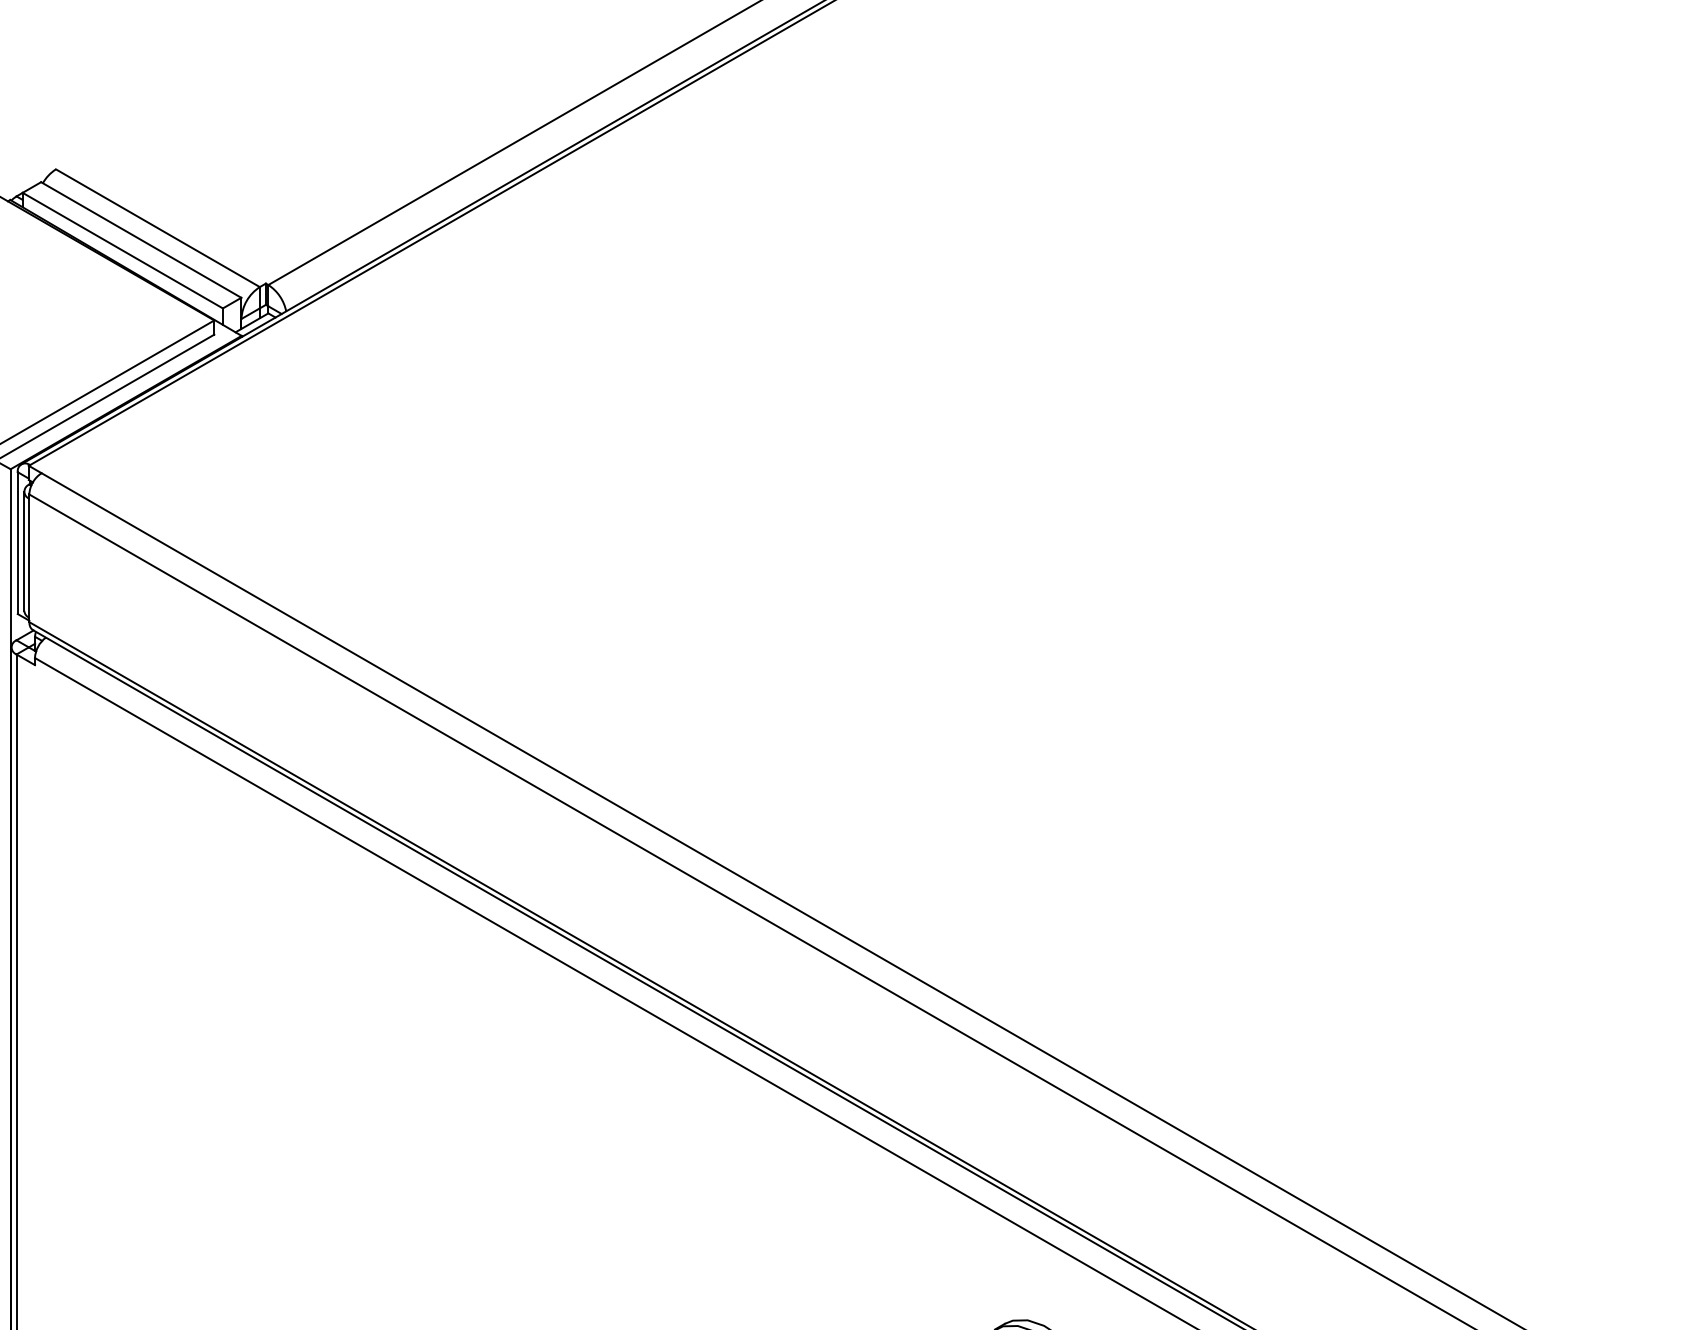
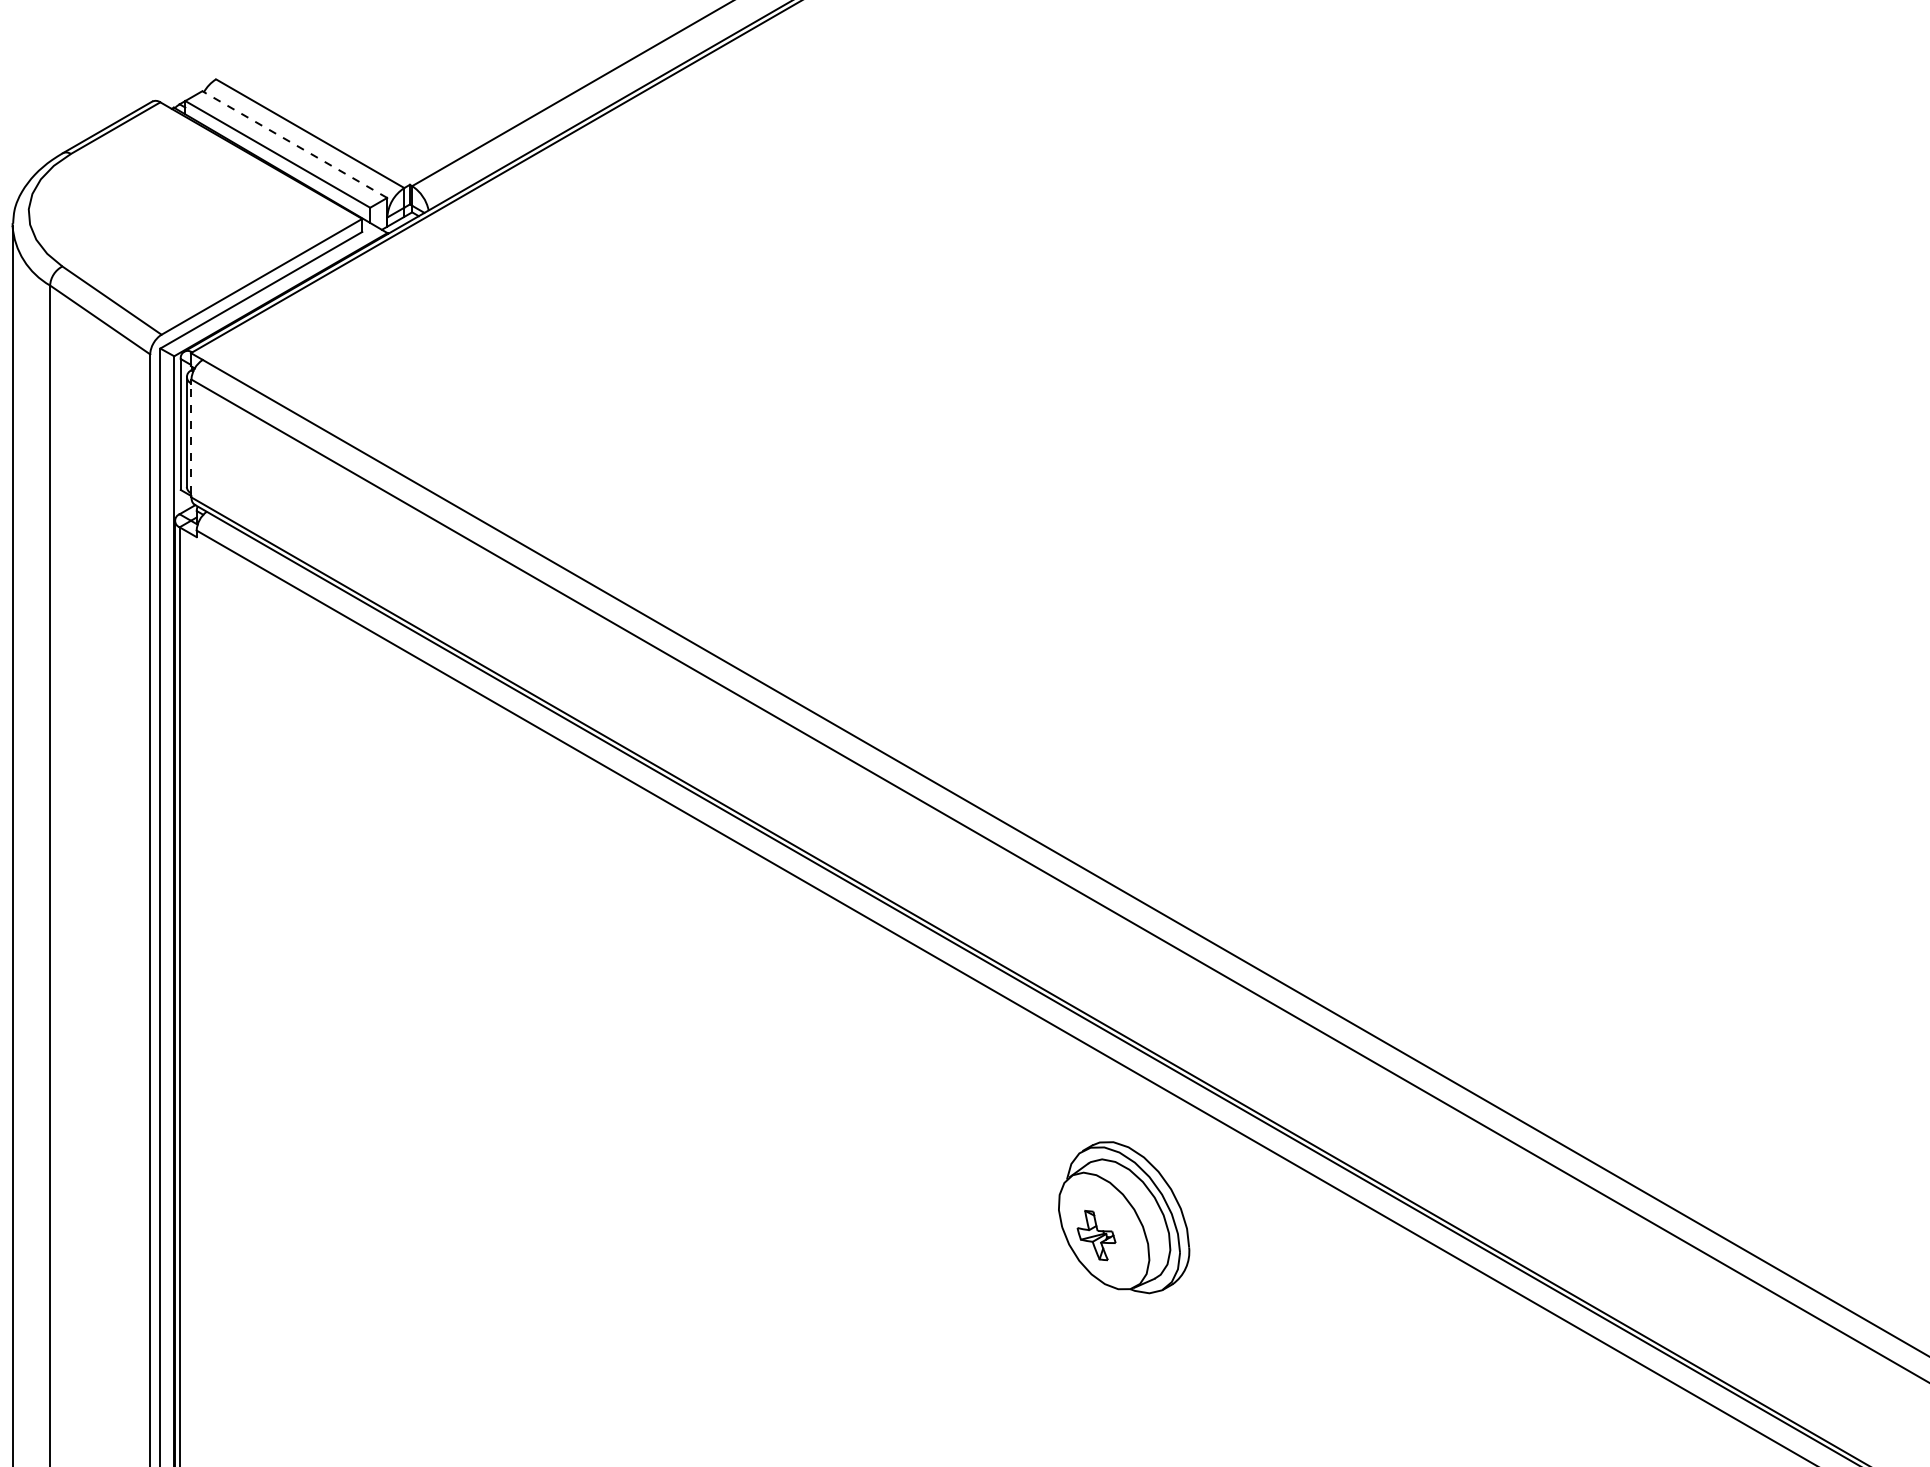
line: (140, 239) -> (294, 144), solid -> dashed
line: (29, 558) -> (191, 438), solid -> dashed

